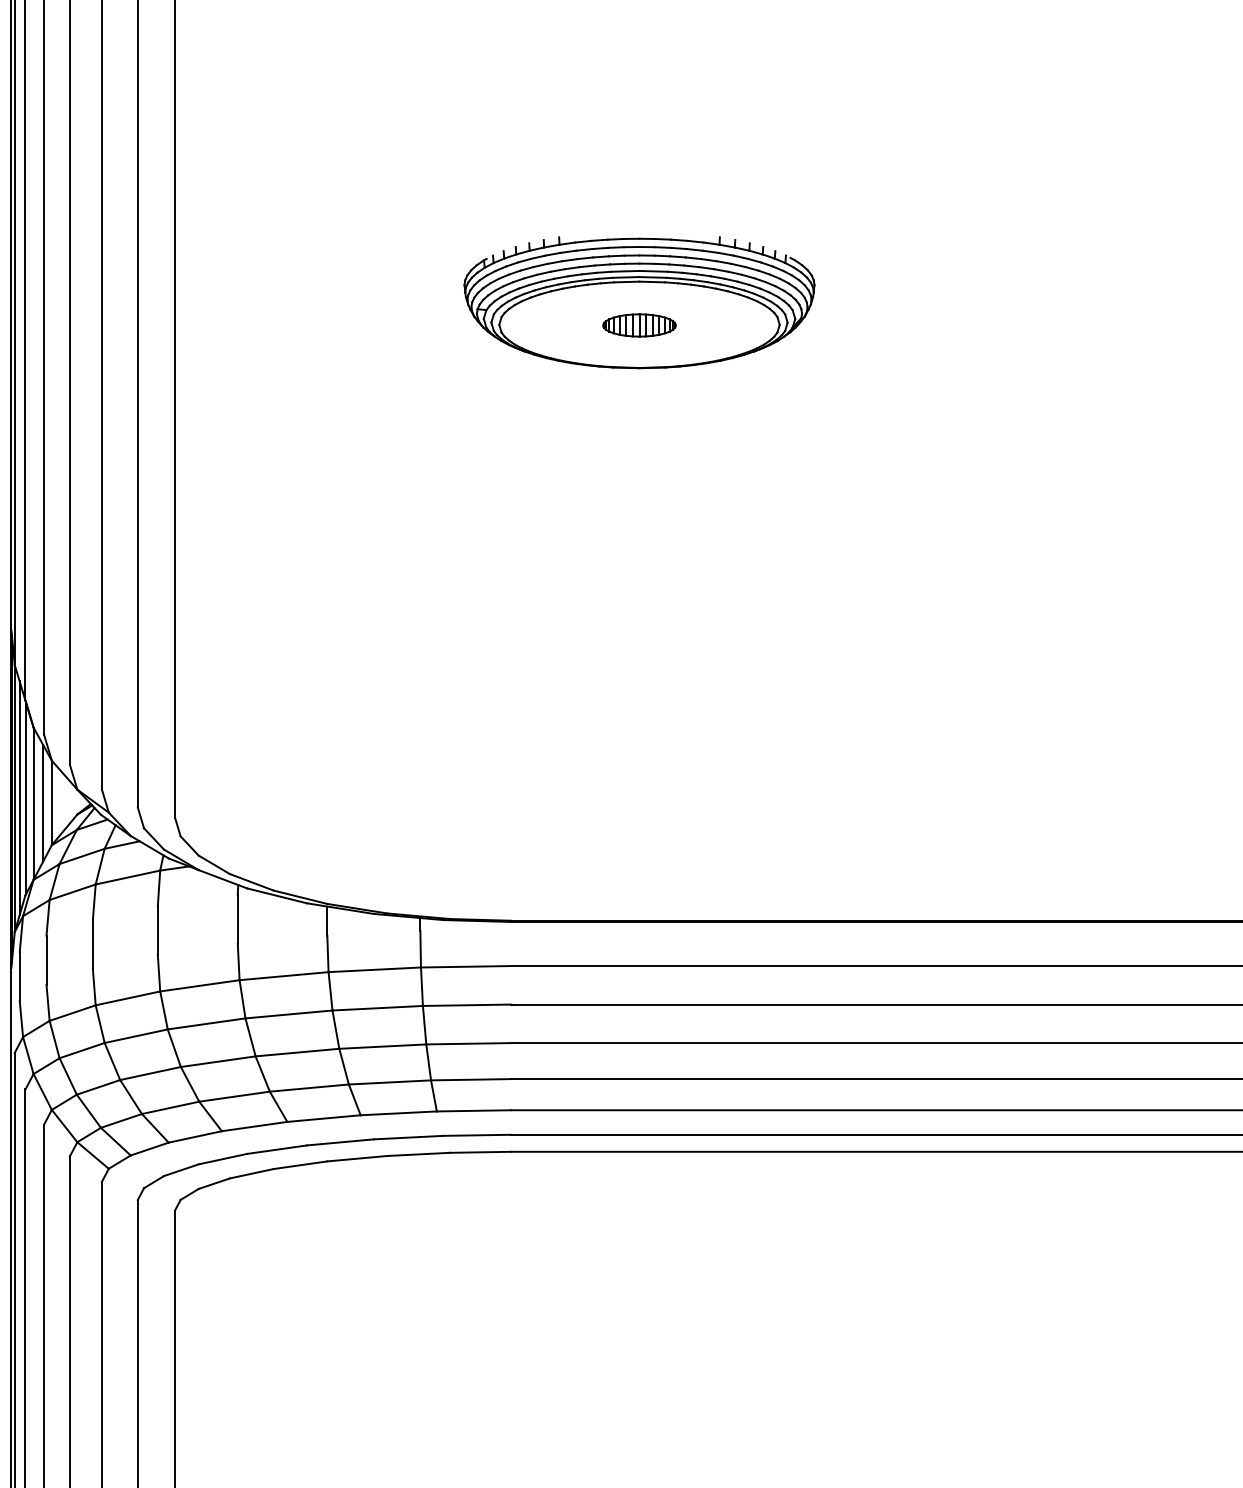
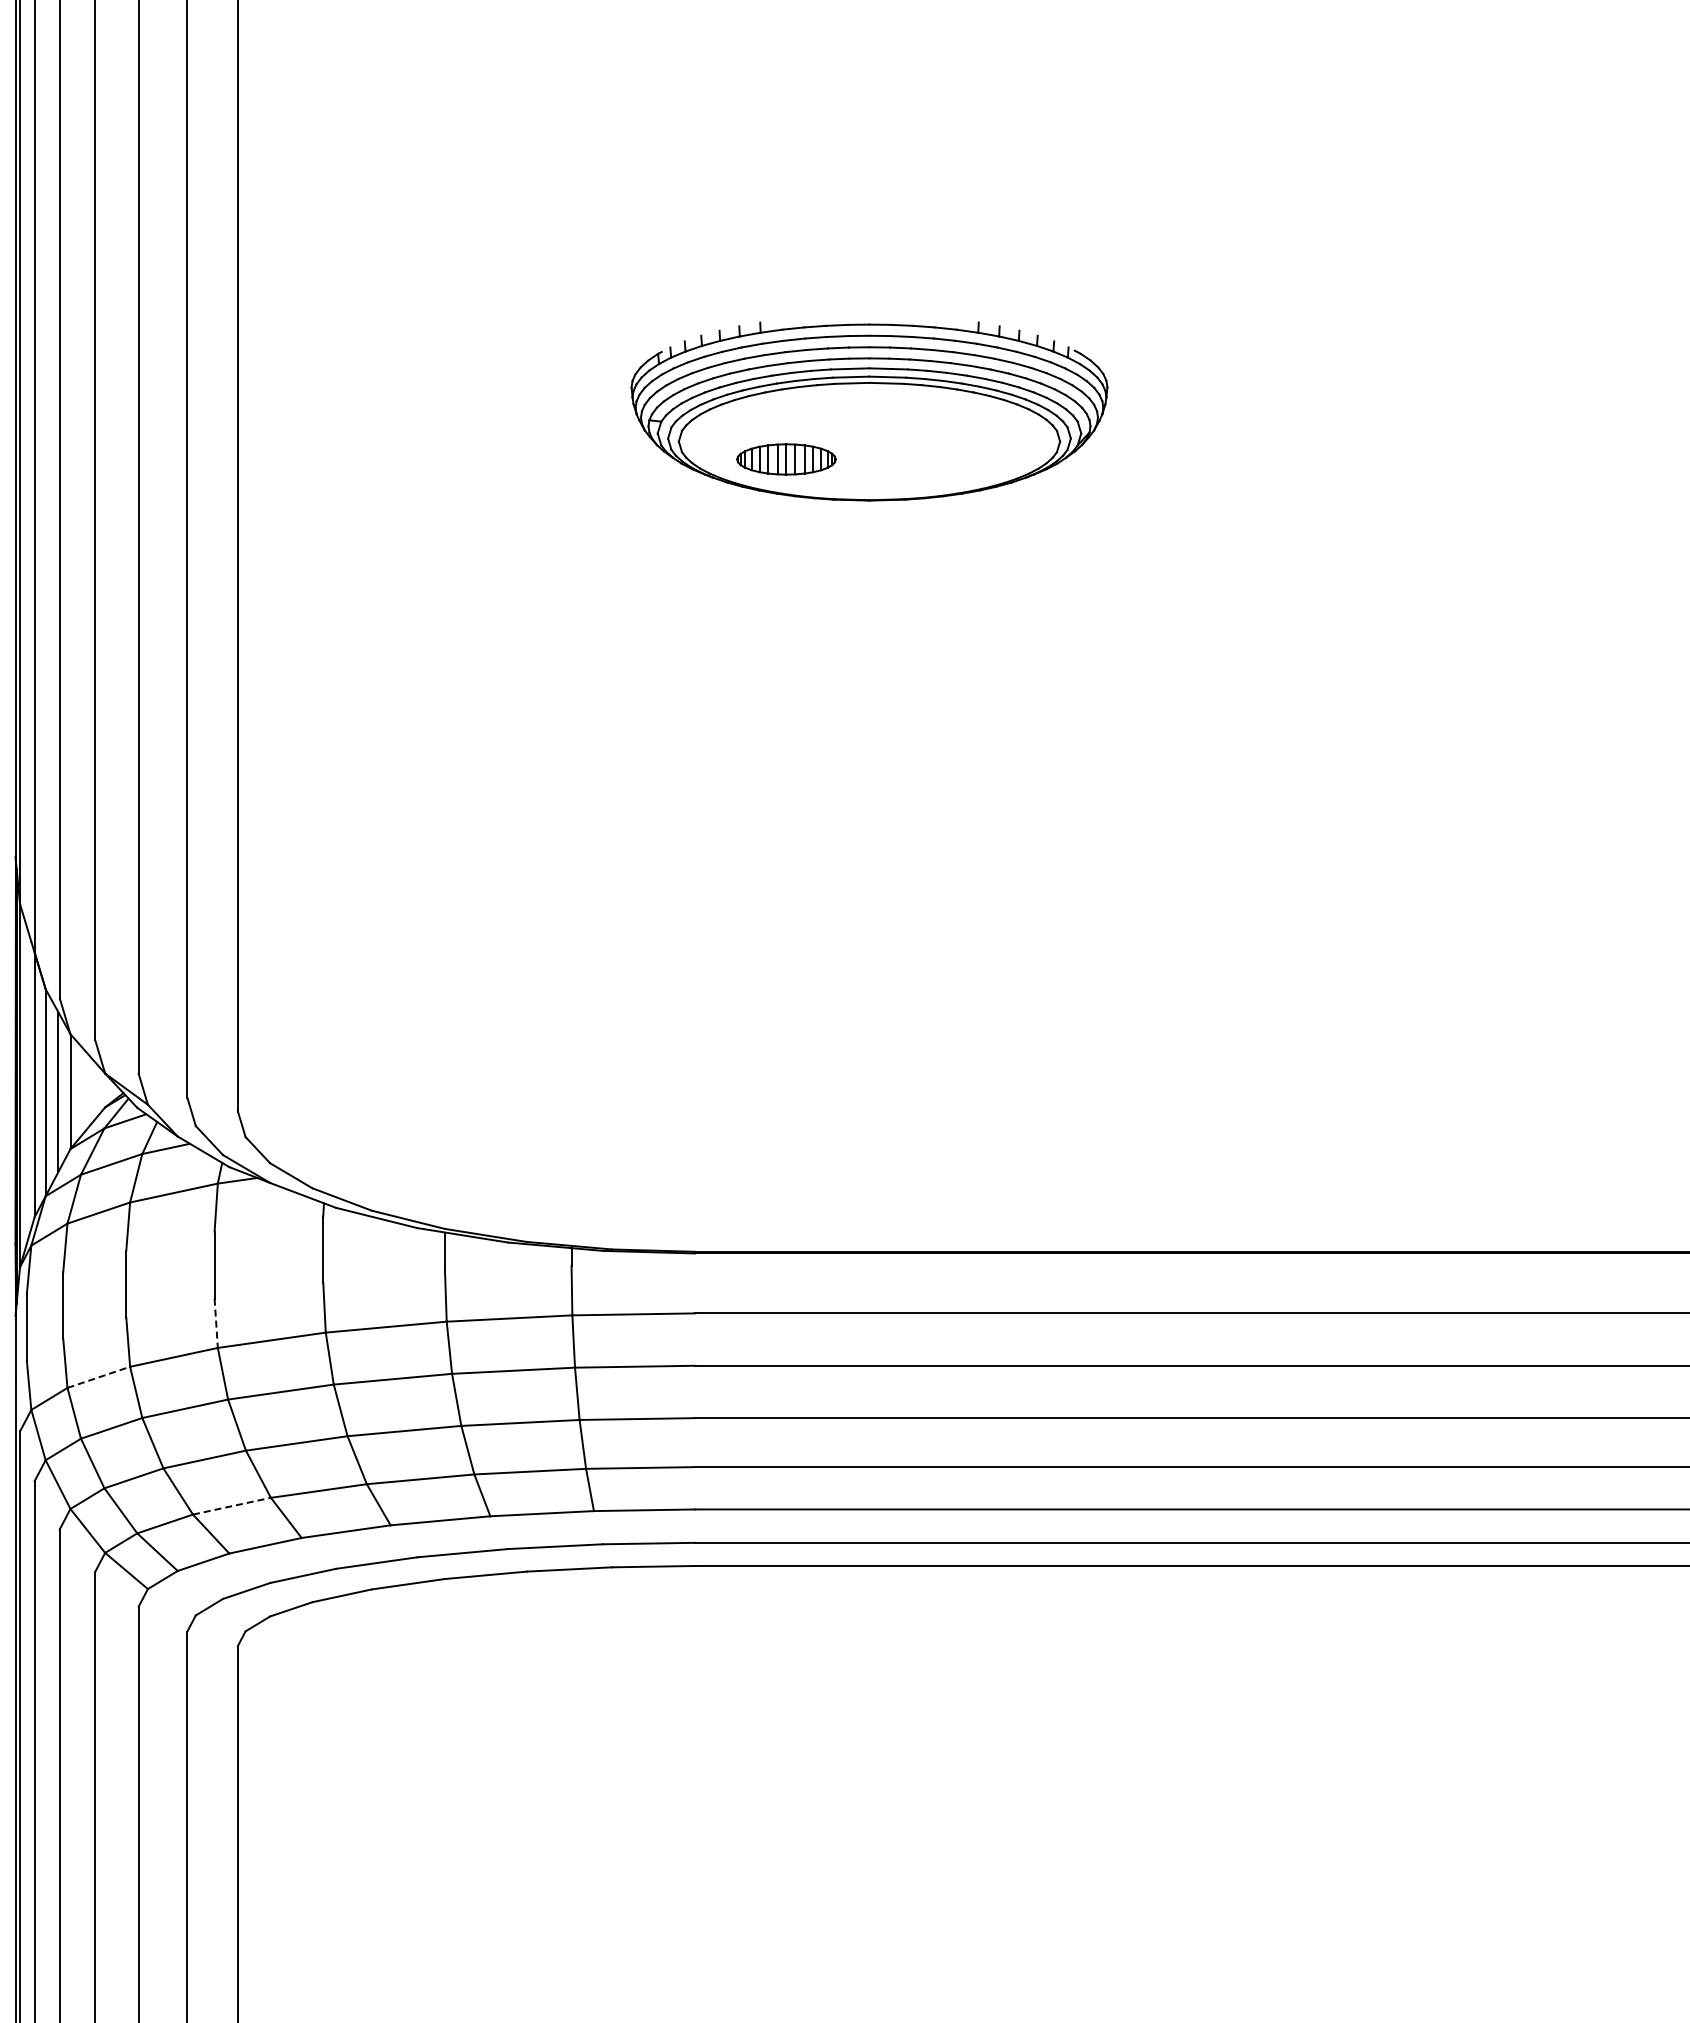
part: (639, 325) -> (786, 459), moved
line: (19, 798) -> (26, 1085), removed
line: (159, 973) -> (216, 1323), solid -> dashed
line: (73, 1013) -> (99, 1377), solid -> dashed
line: (170, 1108) -> (231, 1506), solid -> dashed

